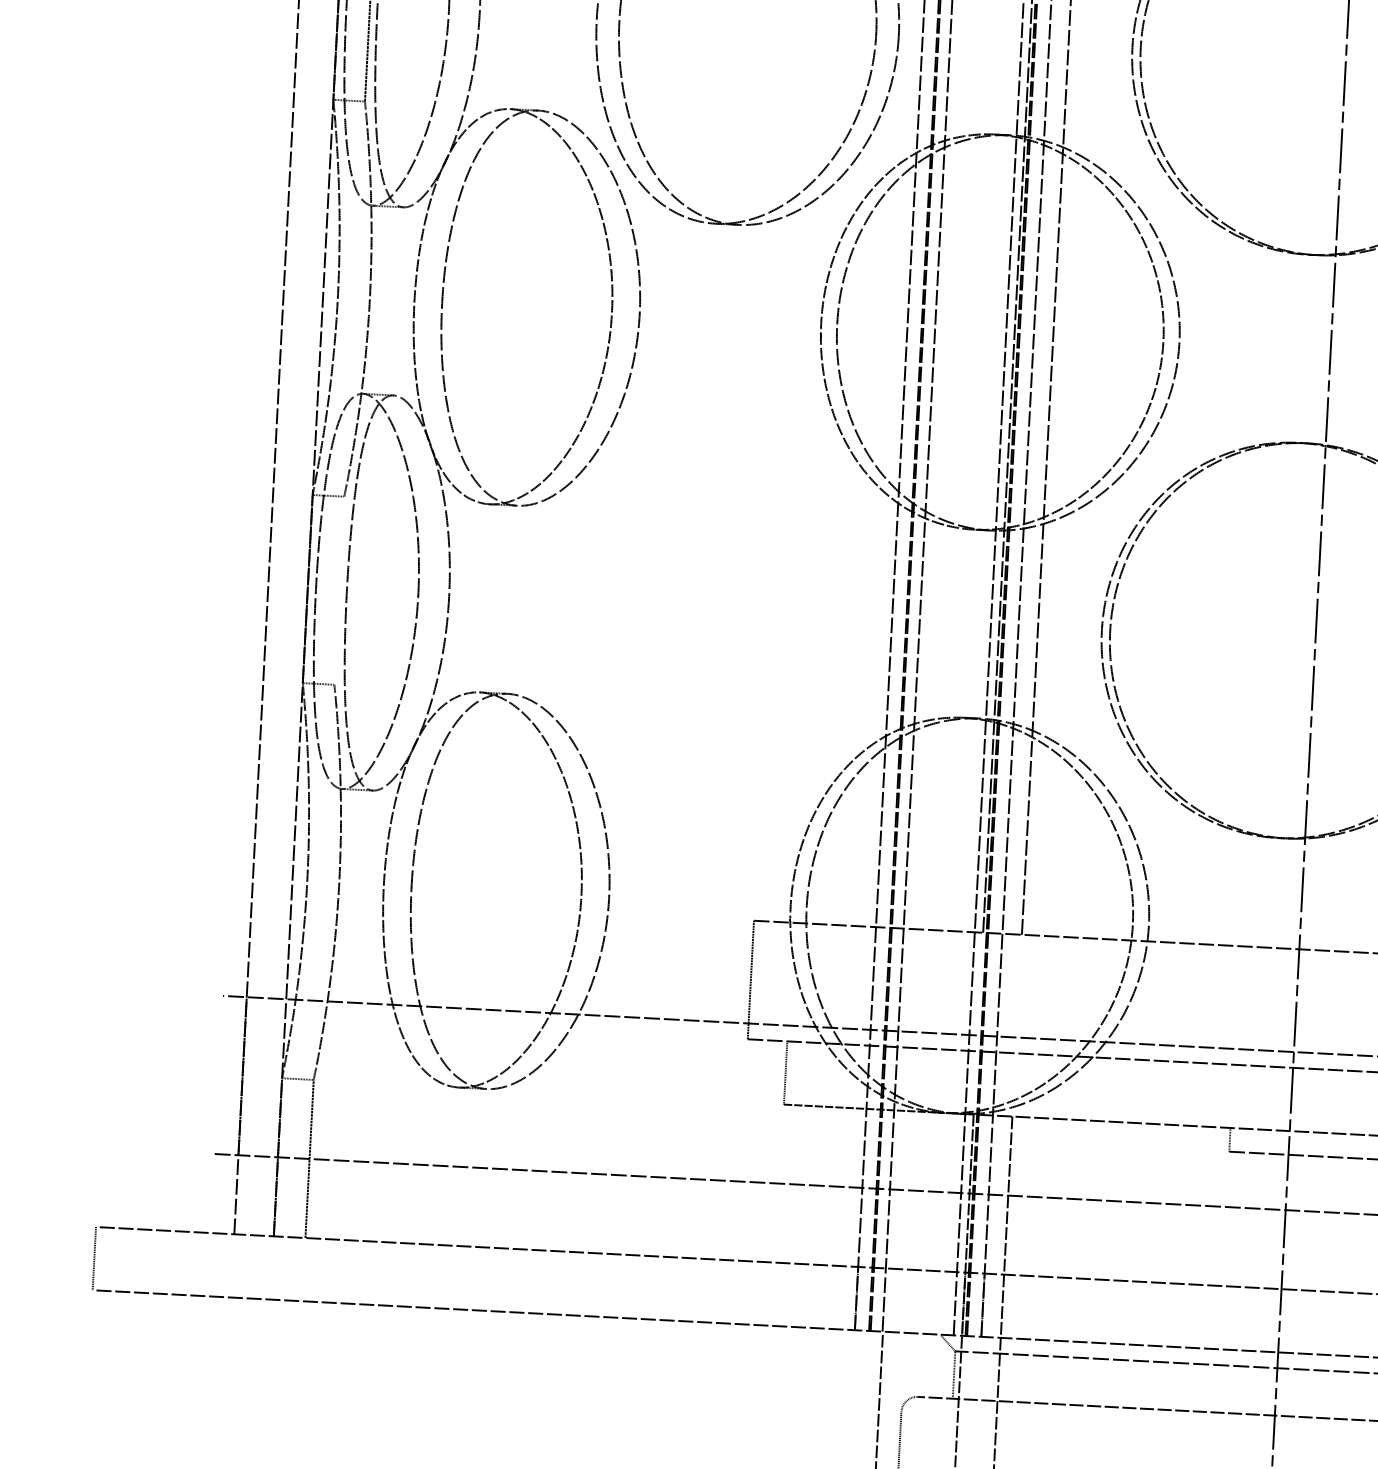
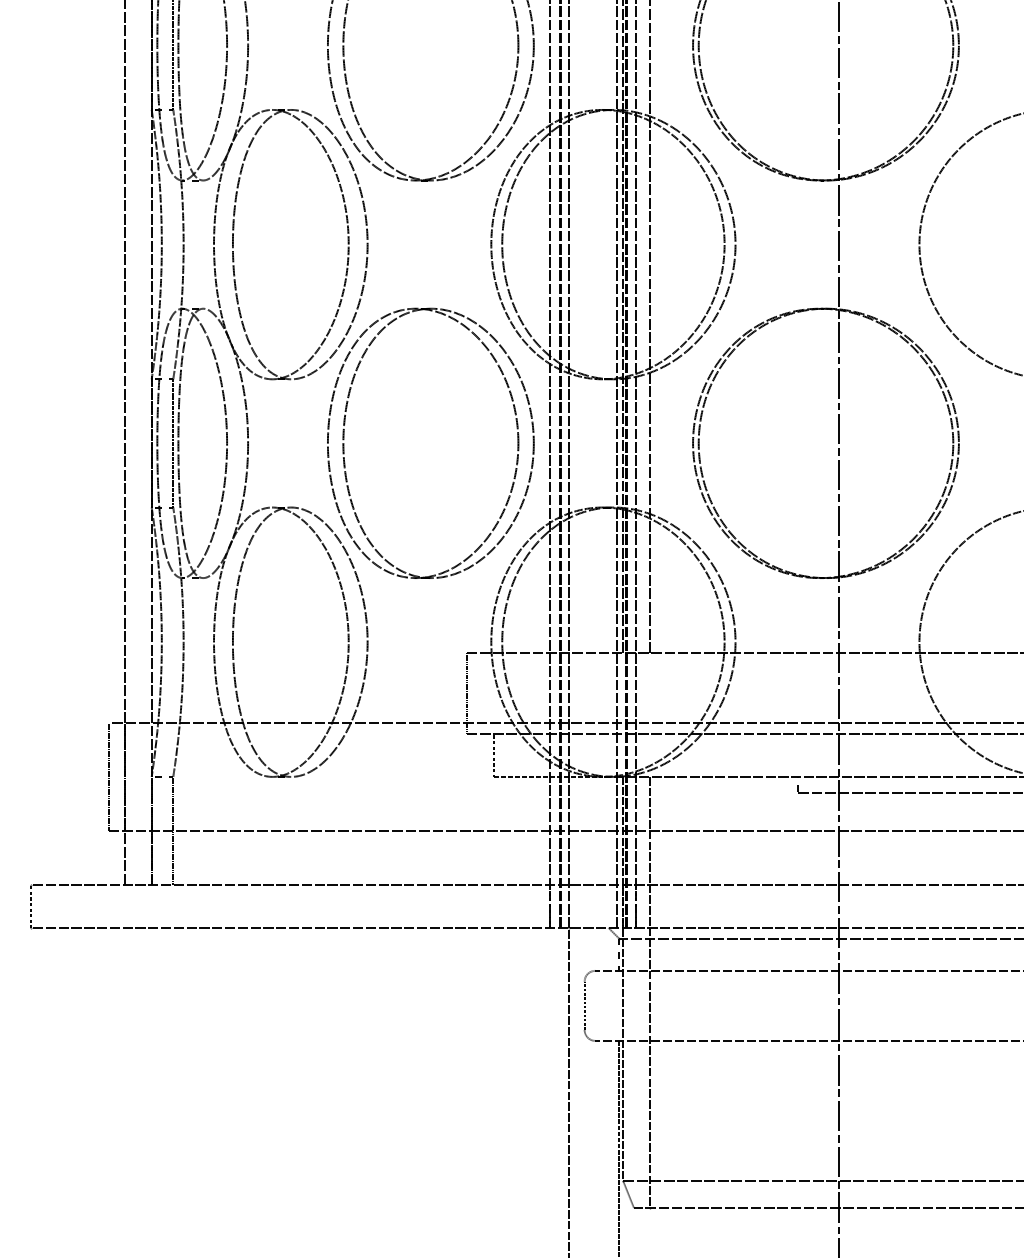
line: (339, 590) -> (173, 443), added
part: (590, 604) -> (344, 443), added
line: (218, 1074) -> (108, 776), added

